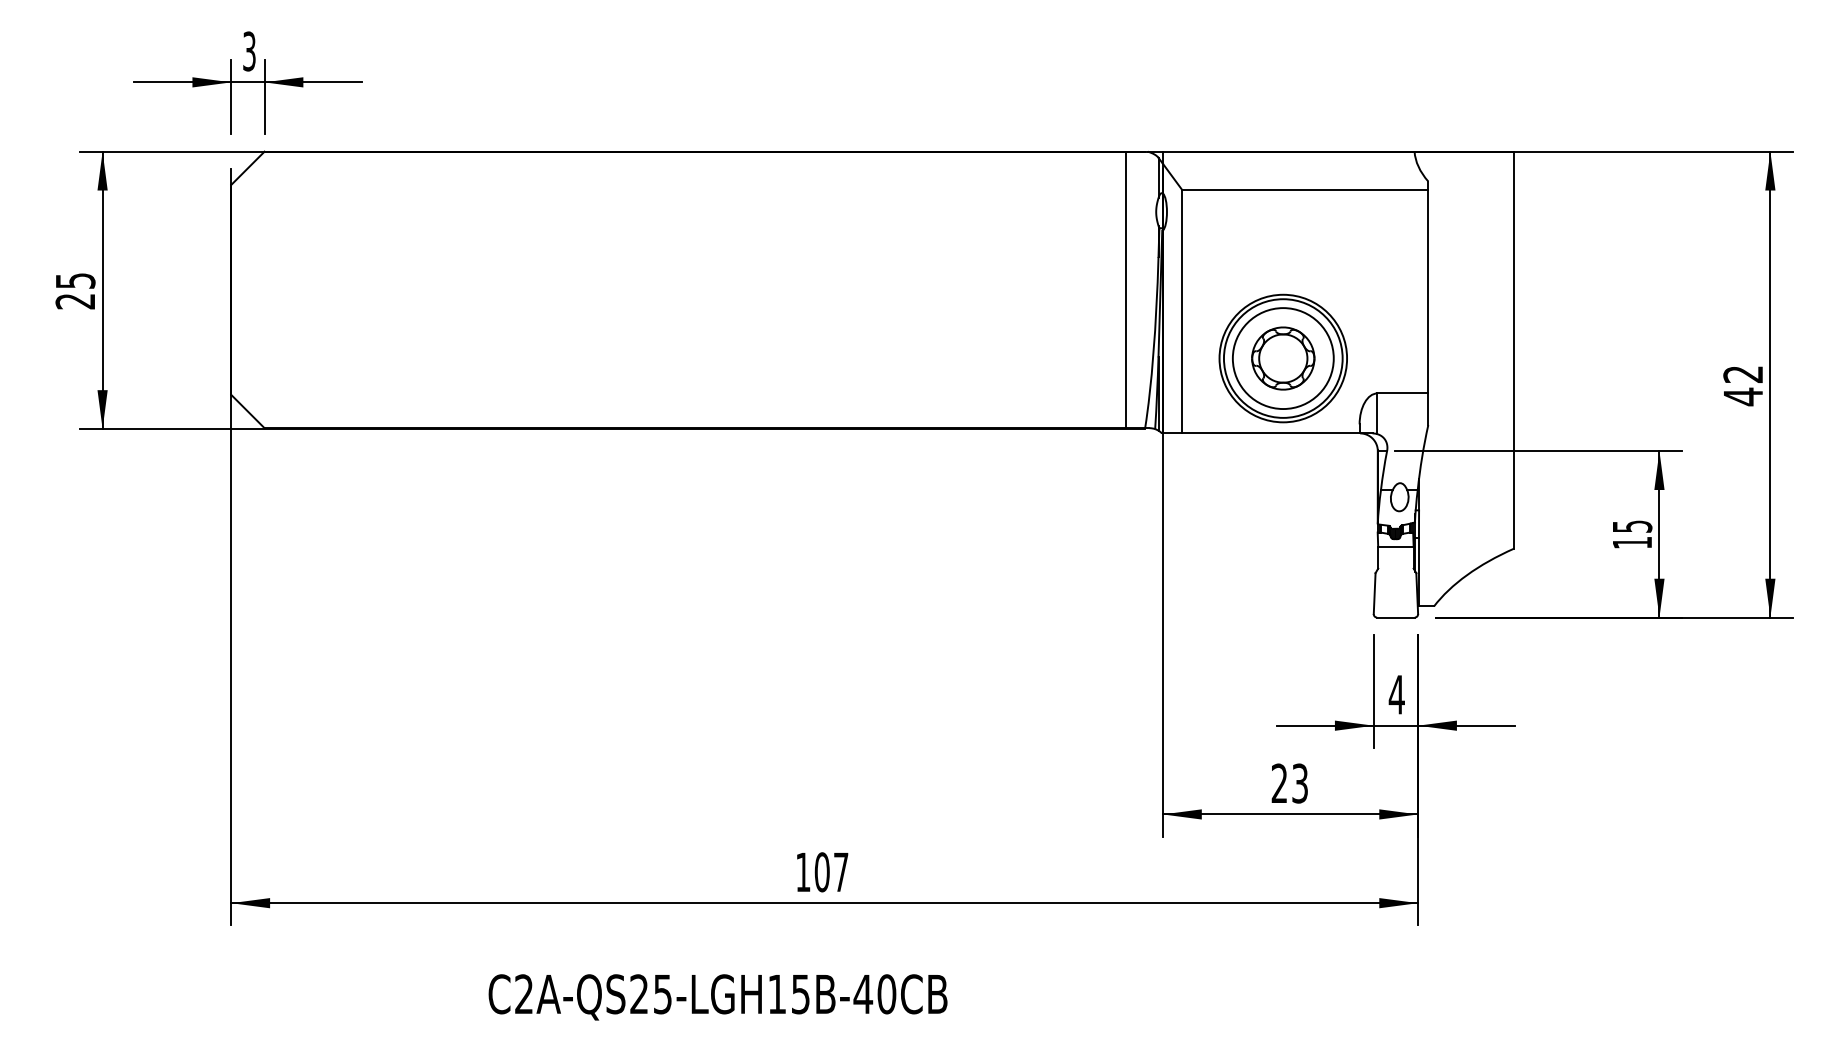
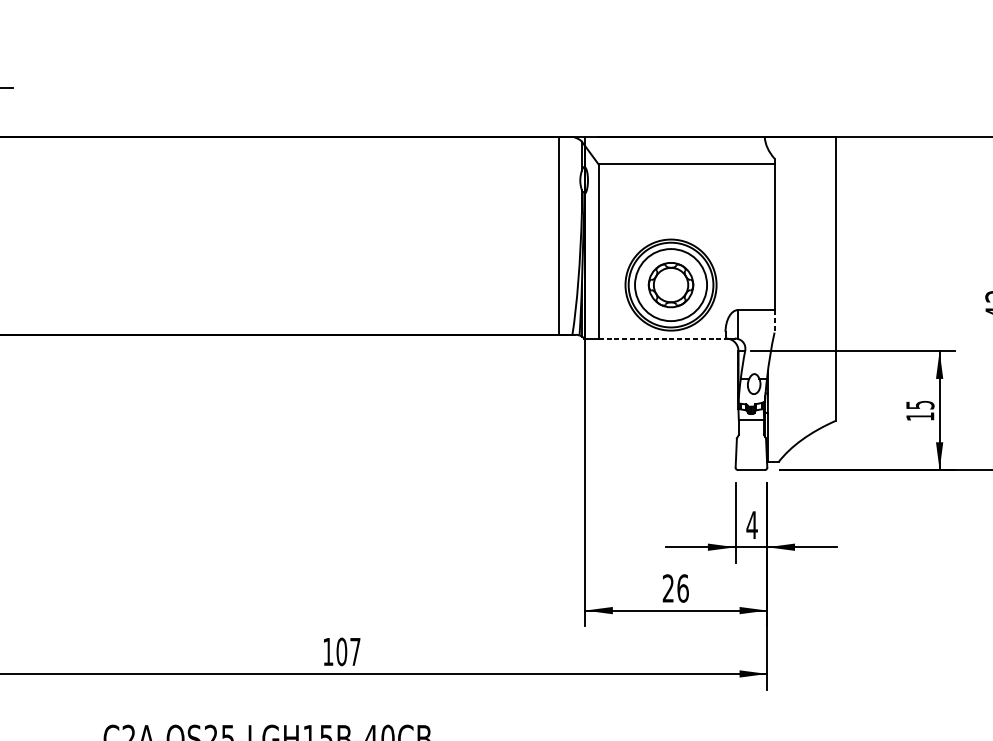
line: (1428, 409) -> (774, 321), solid -> dashed
line: (1270, 433) -> (661, 338), solid -> dashed
text: (1300, 783) -> (683, 588), 23 -> 26

